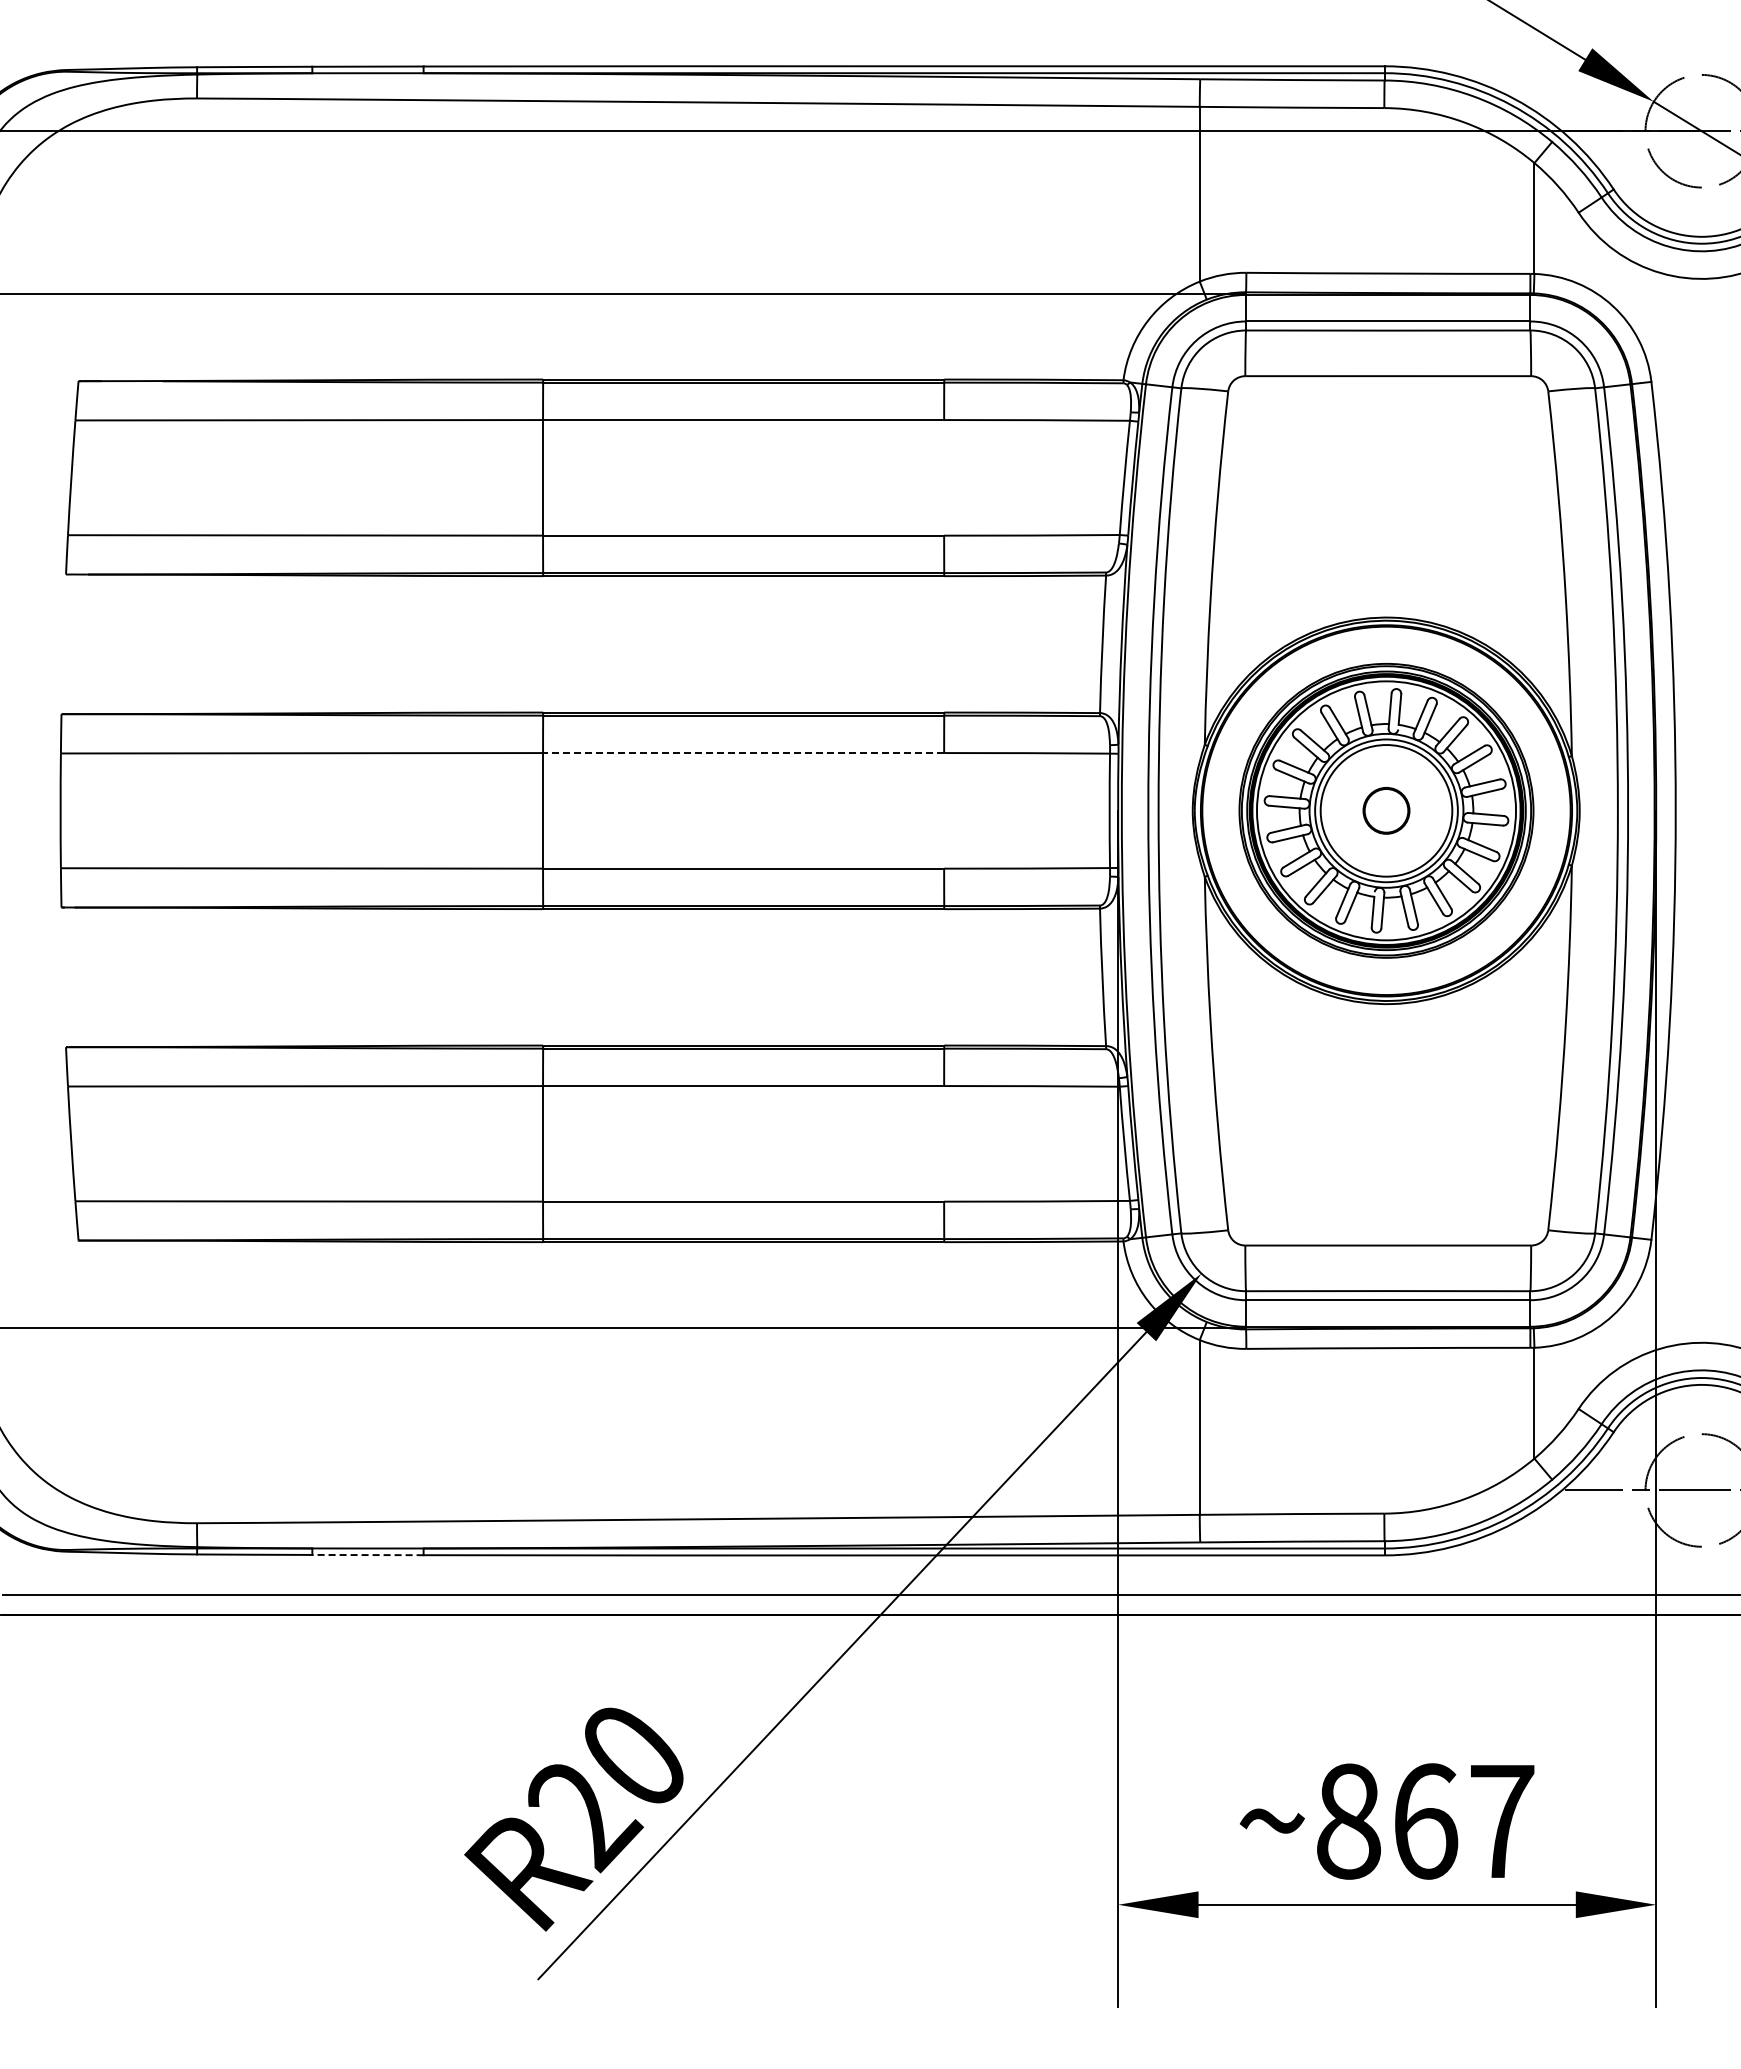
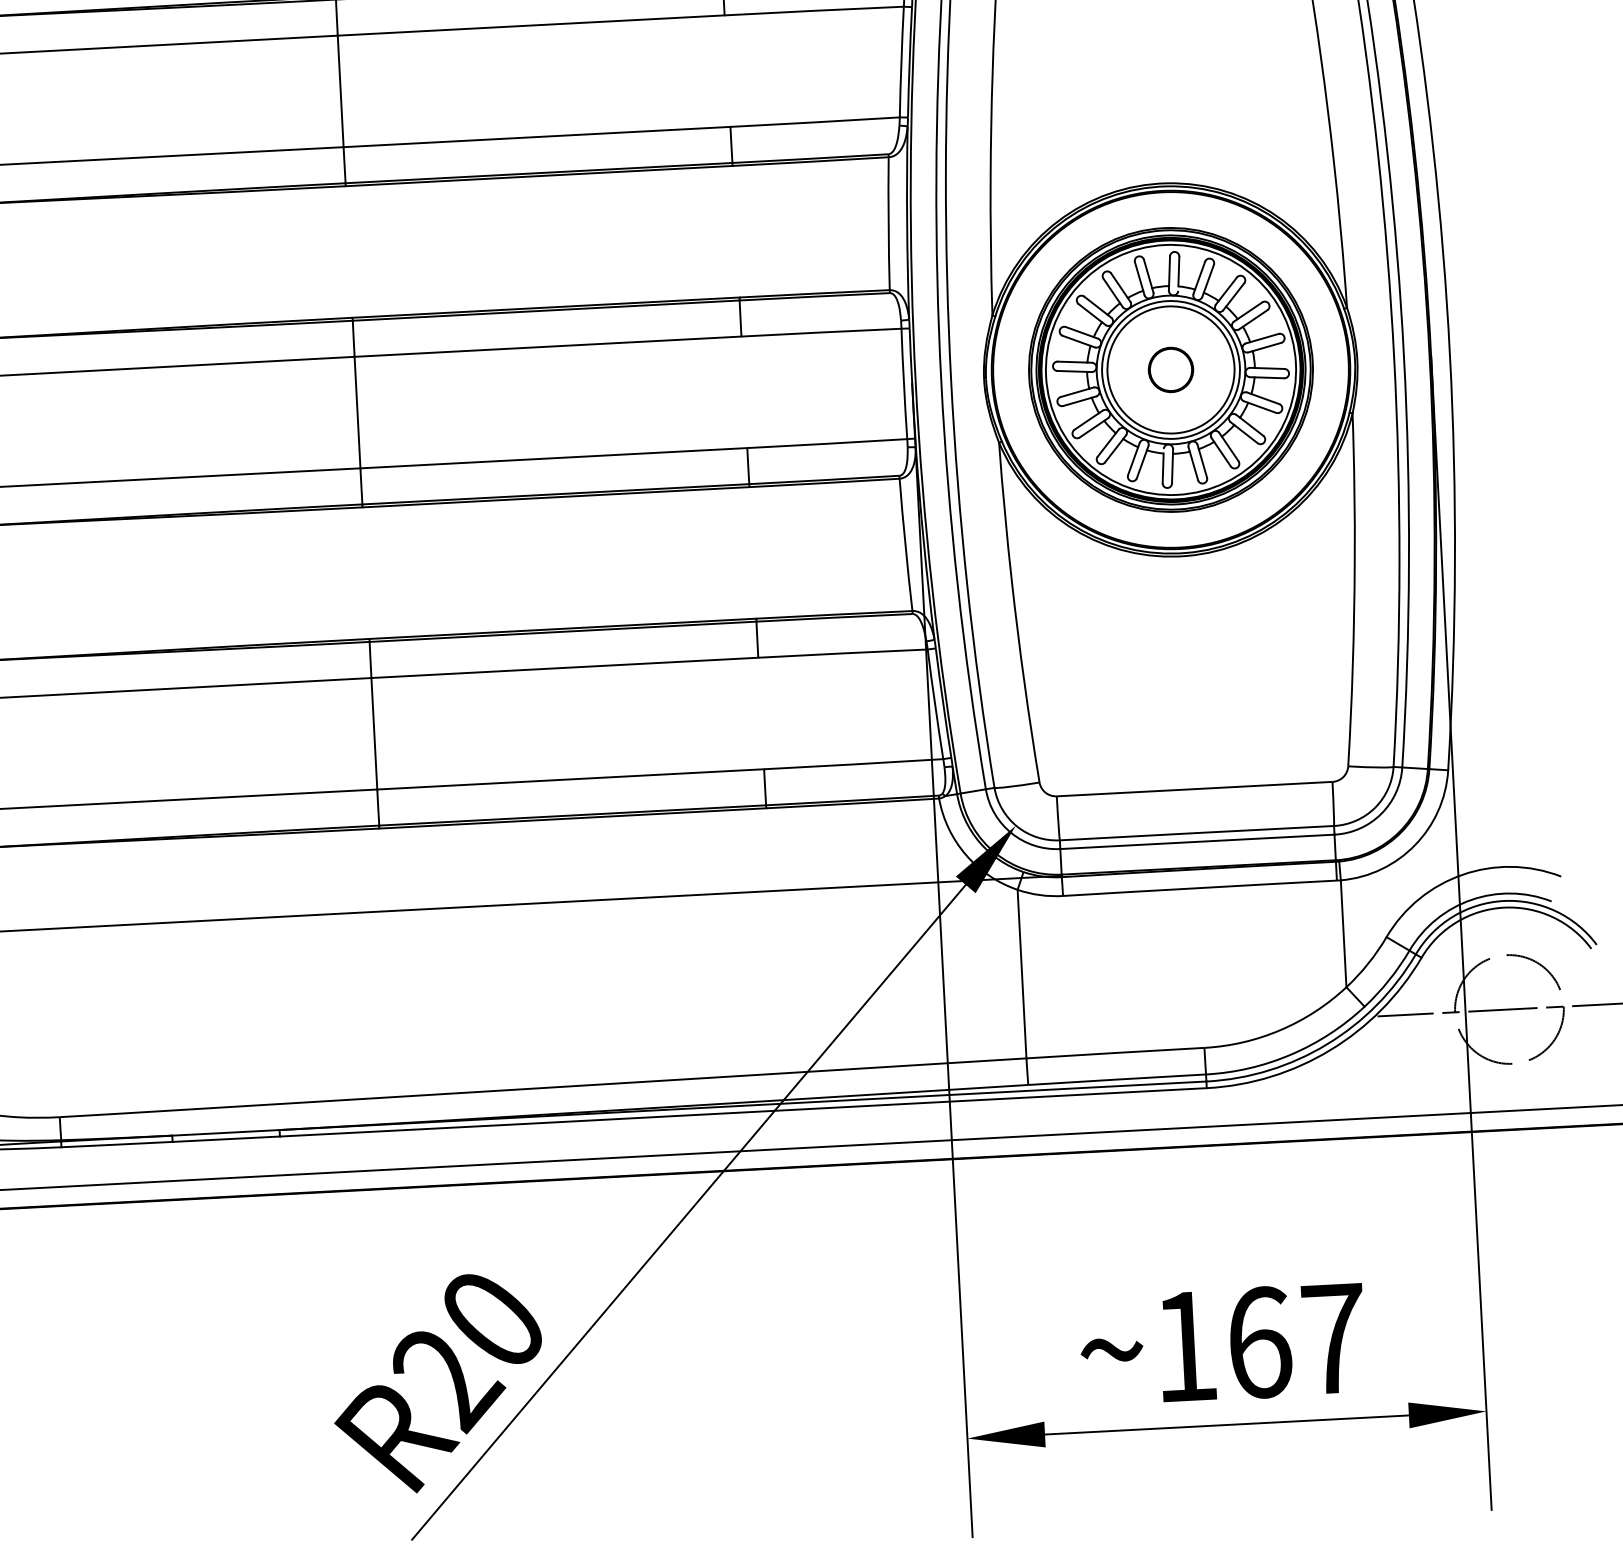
line: (743, 753) -> (547, 347), dashed -> solid
line: (367, 1555) -> (225, 1139), dashed -> solid
text: (1348, 1821) -> (1185, 1346), ~867 -> ~167

